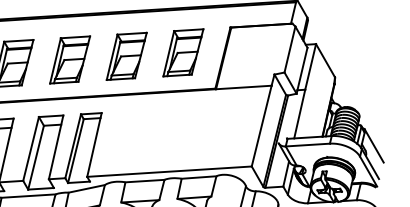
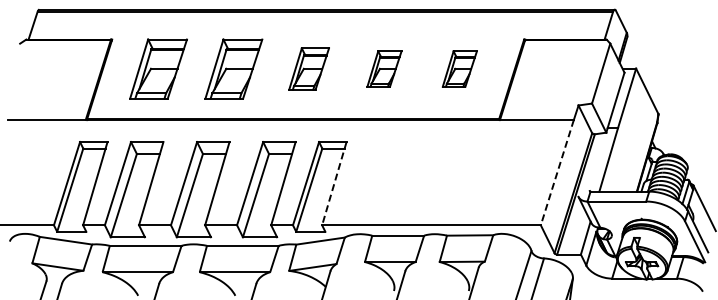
part: (183, 52) -> (459, 68), size x0.6
part: (126, 55) -> (384, 68), size x0.6
part: (69, 59) -> (308, 68), size x0.7
line: (261, 126) -> (557, 173), solid -> dashed
line: (94, 145) -> (334, 184), solid -> dashed

